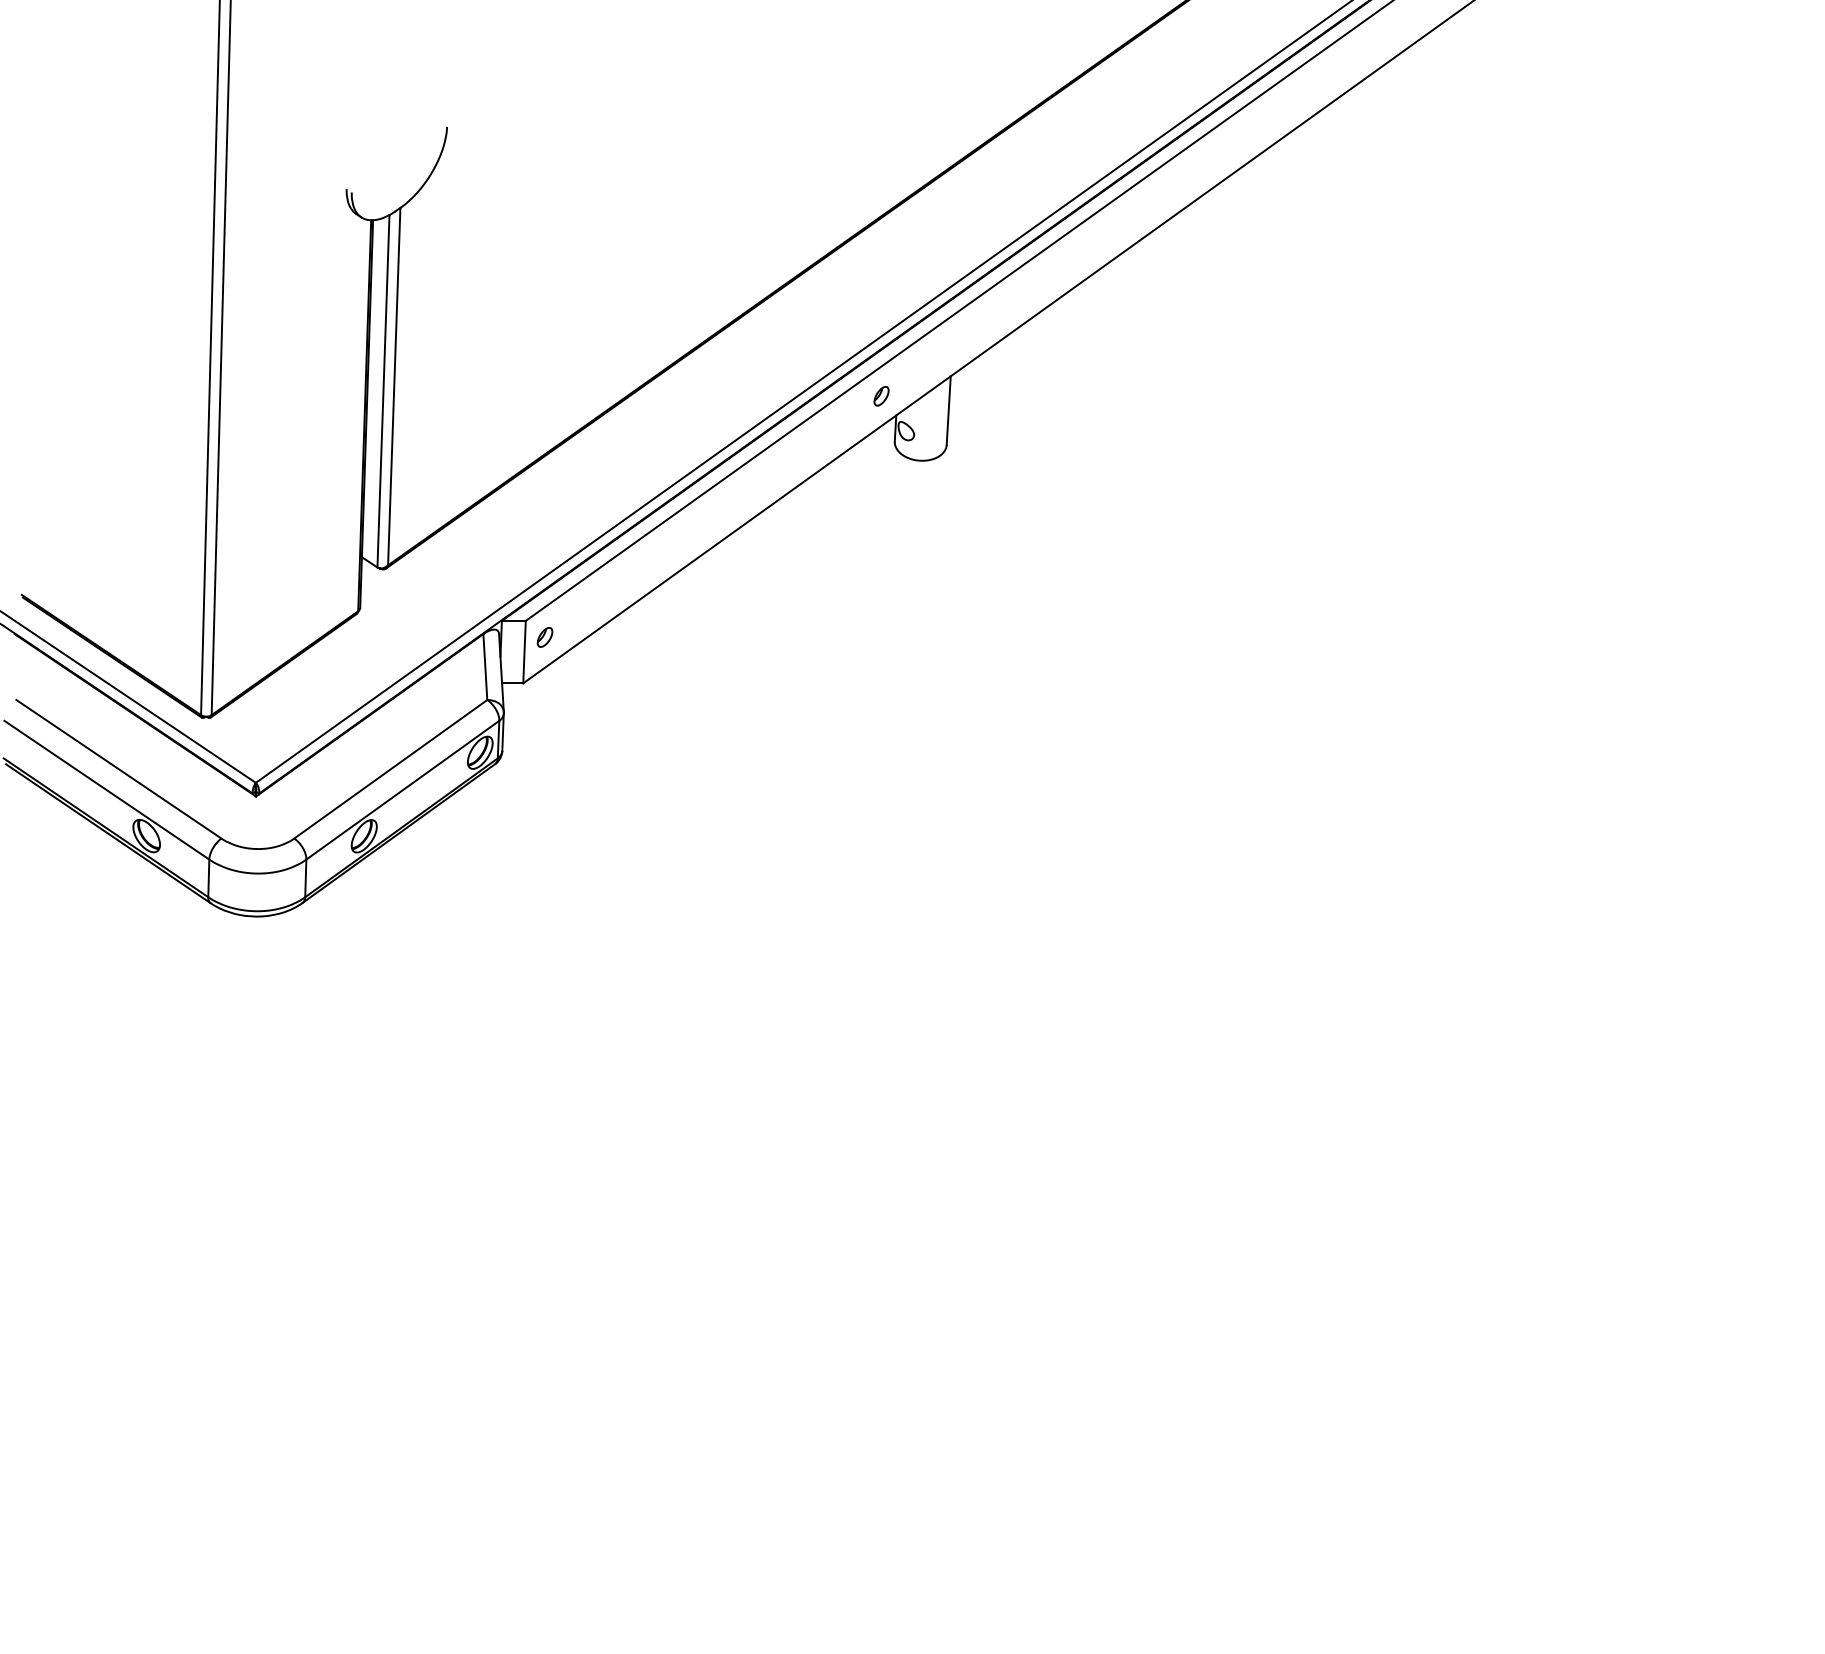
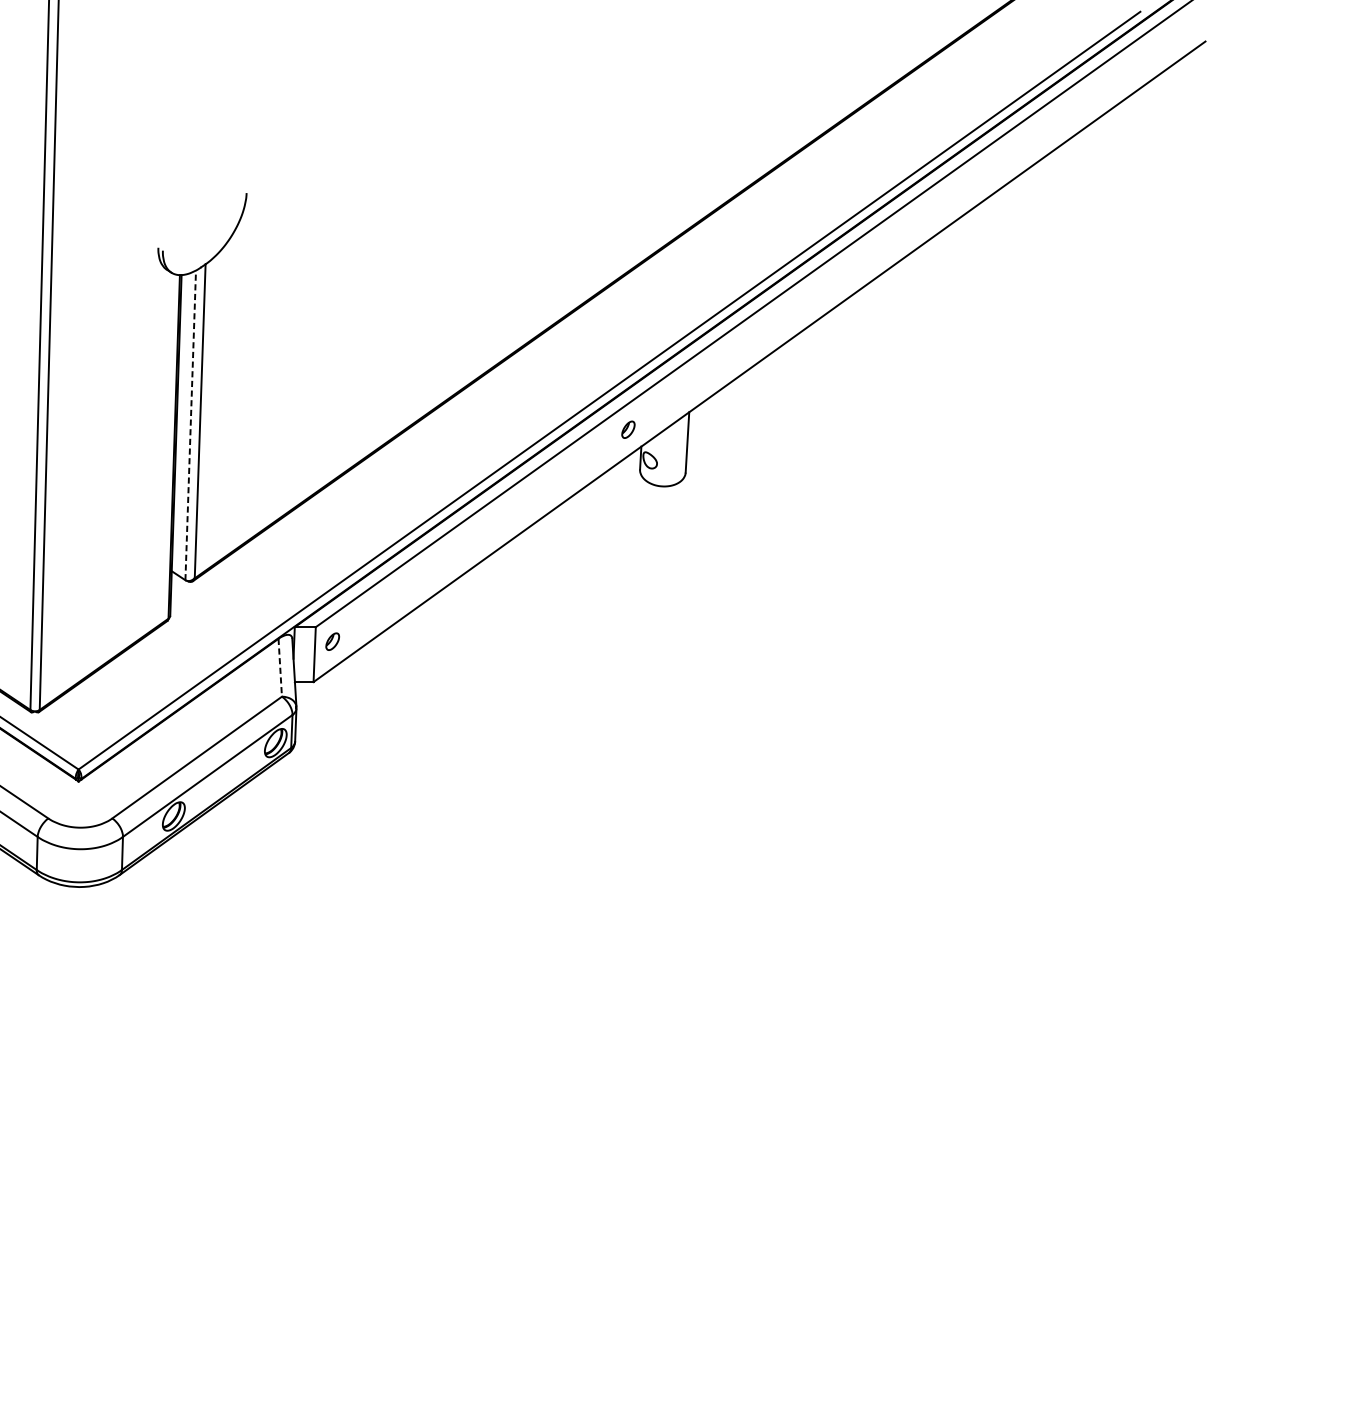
line: (383, 390) -> (190, 424), solid -> dashed
line: (485, 667) -> (280, 668), solid -> dashed

